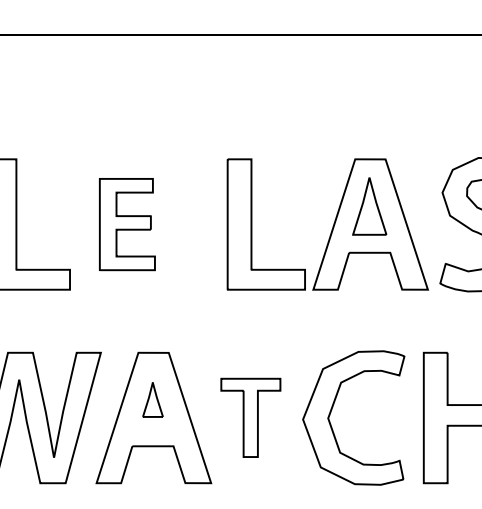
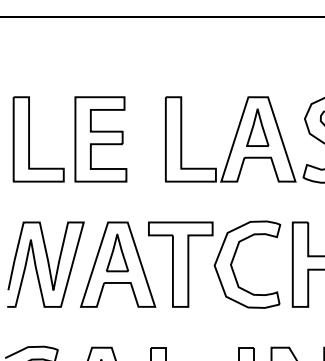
part: (126, 224) -> (100, 139), size x1.43
part: (152, 399) -> (117, 252), size x1.67
part: (250, 417) -> (180, 264), size x1.67

